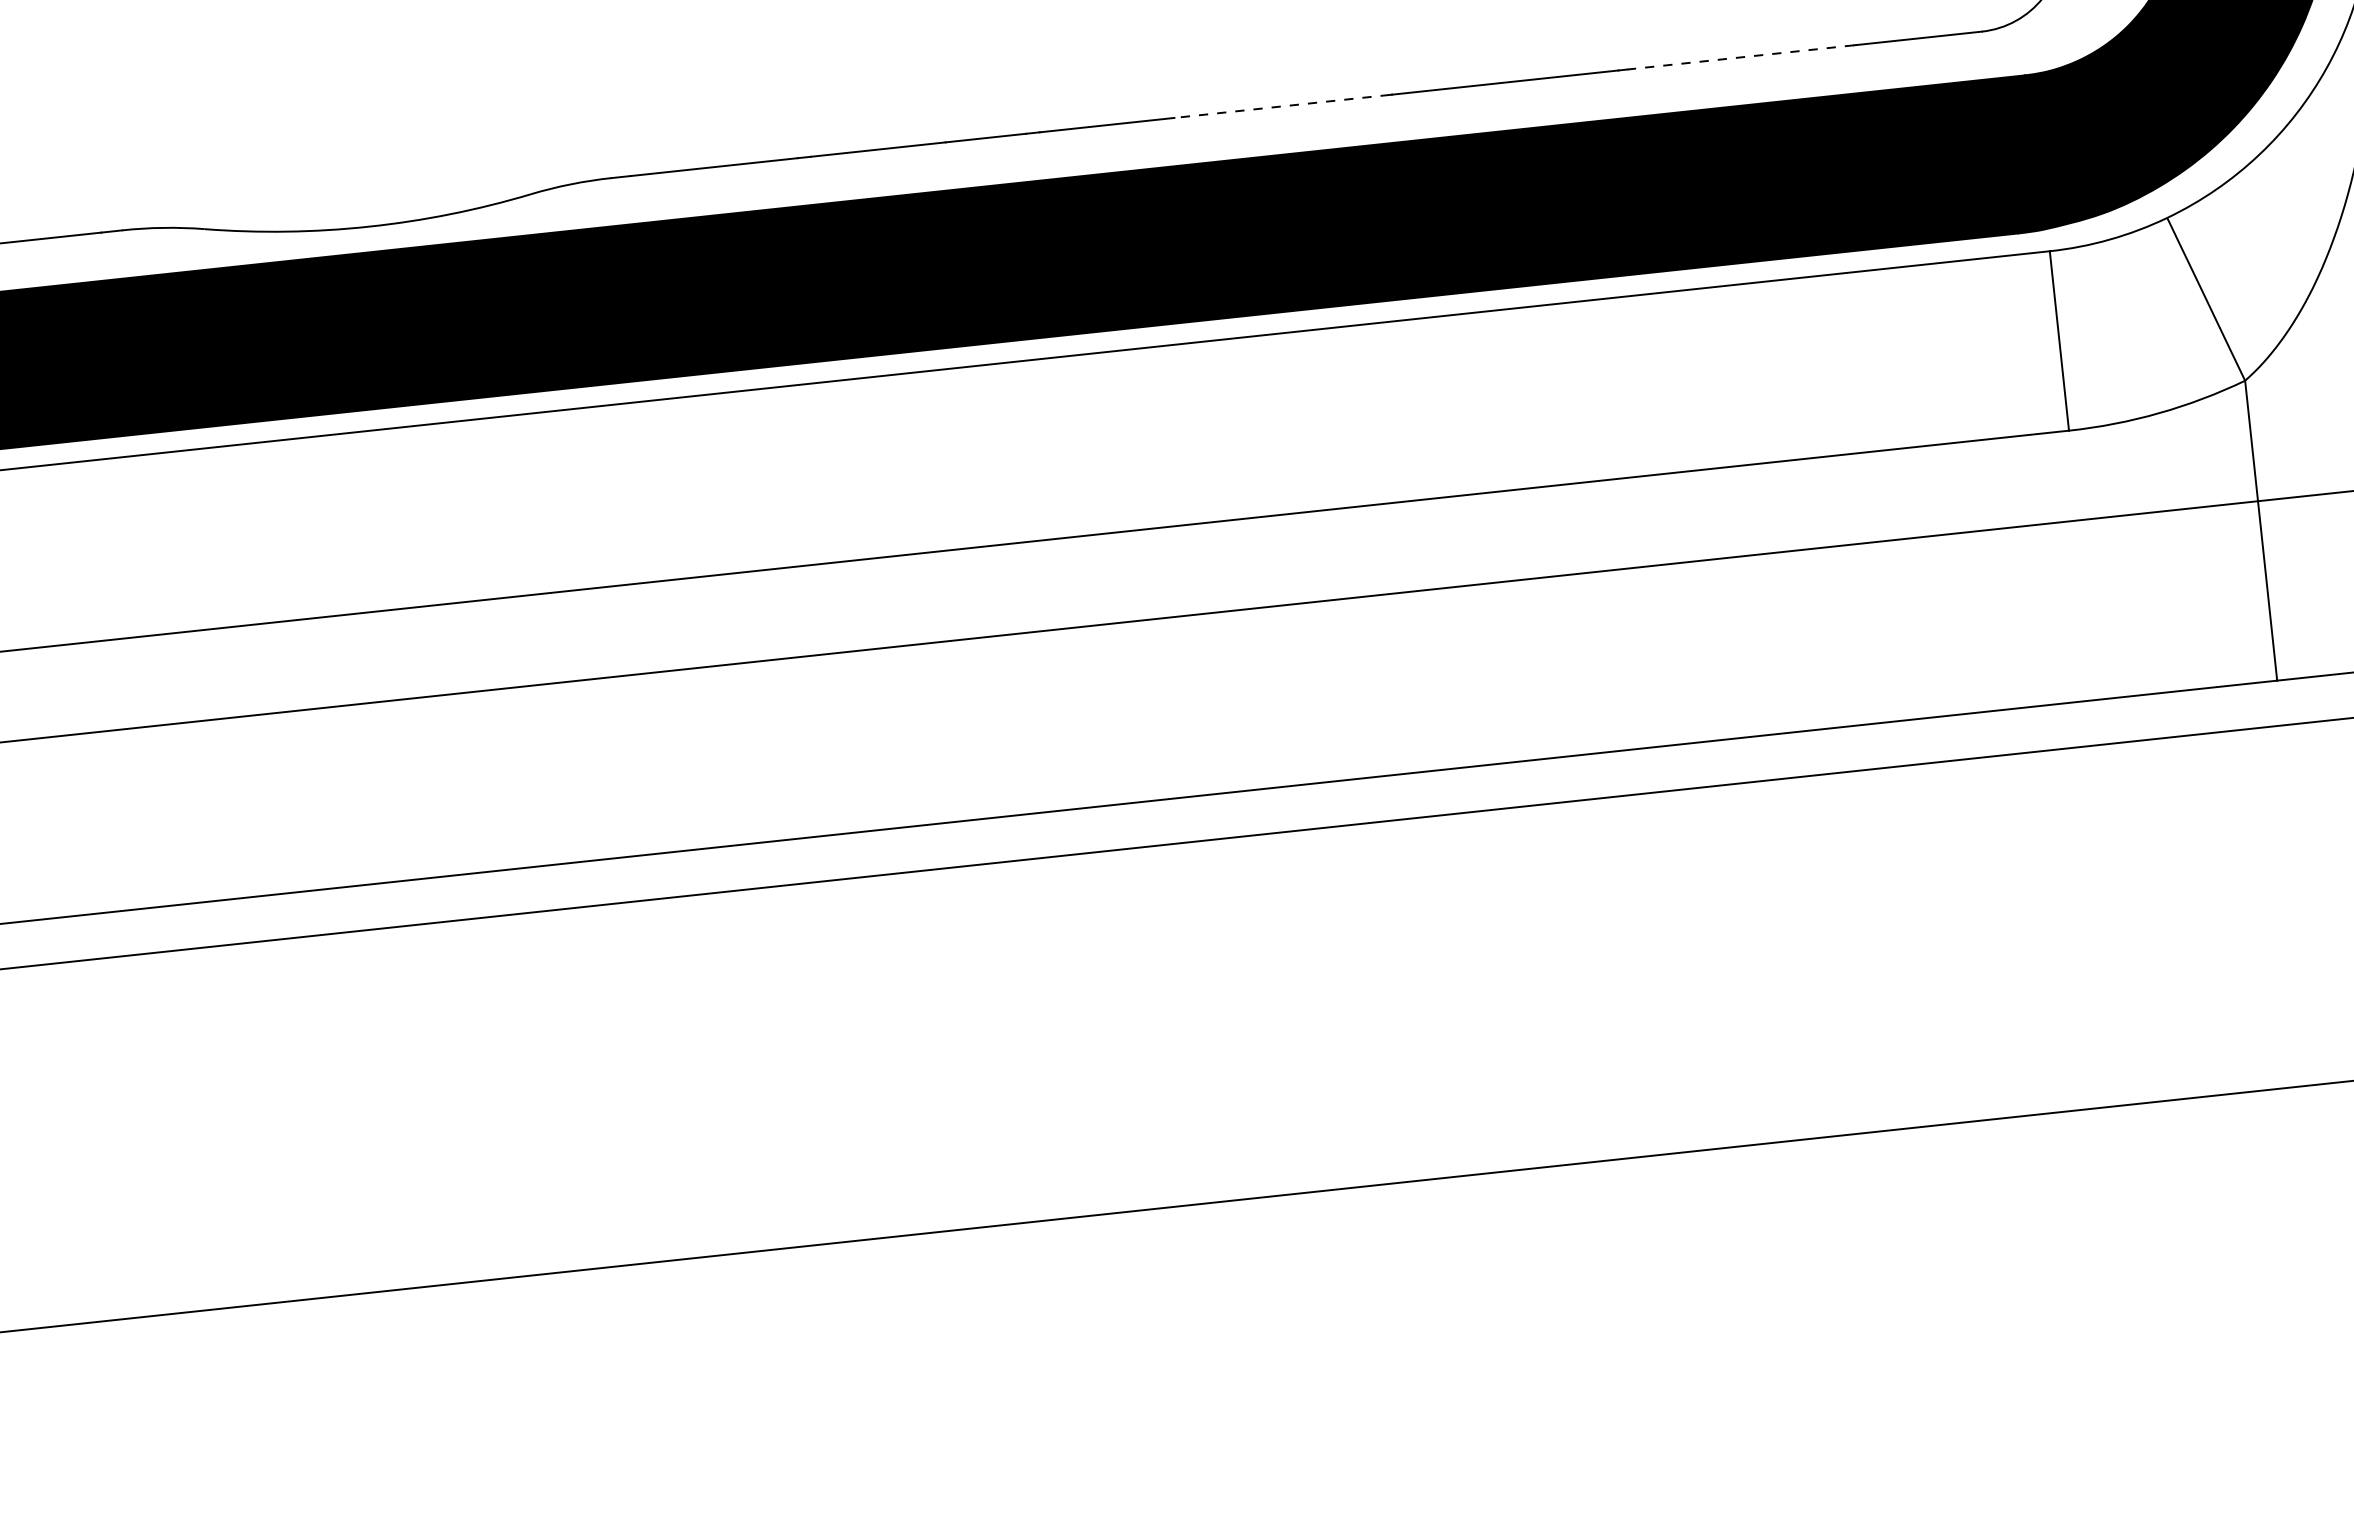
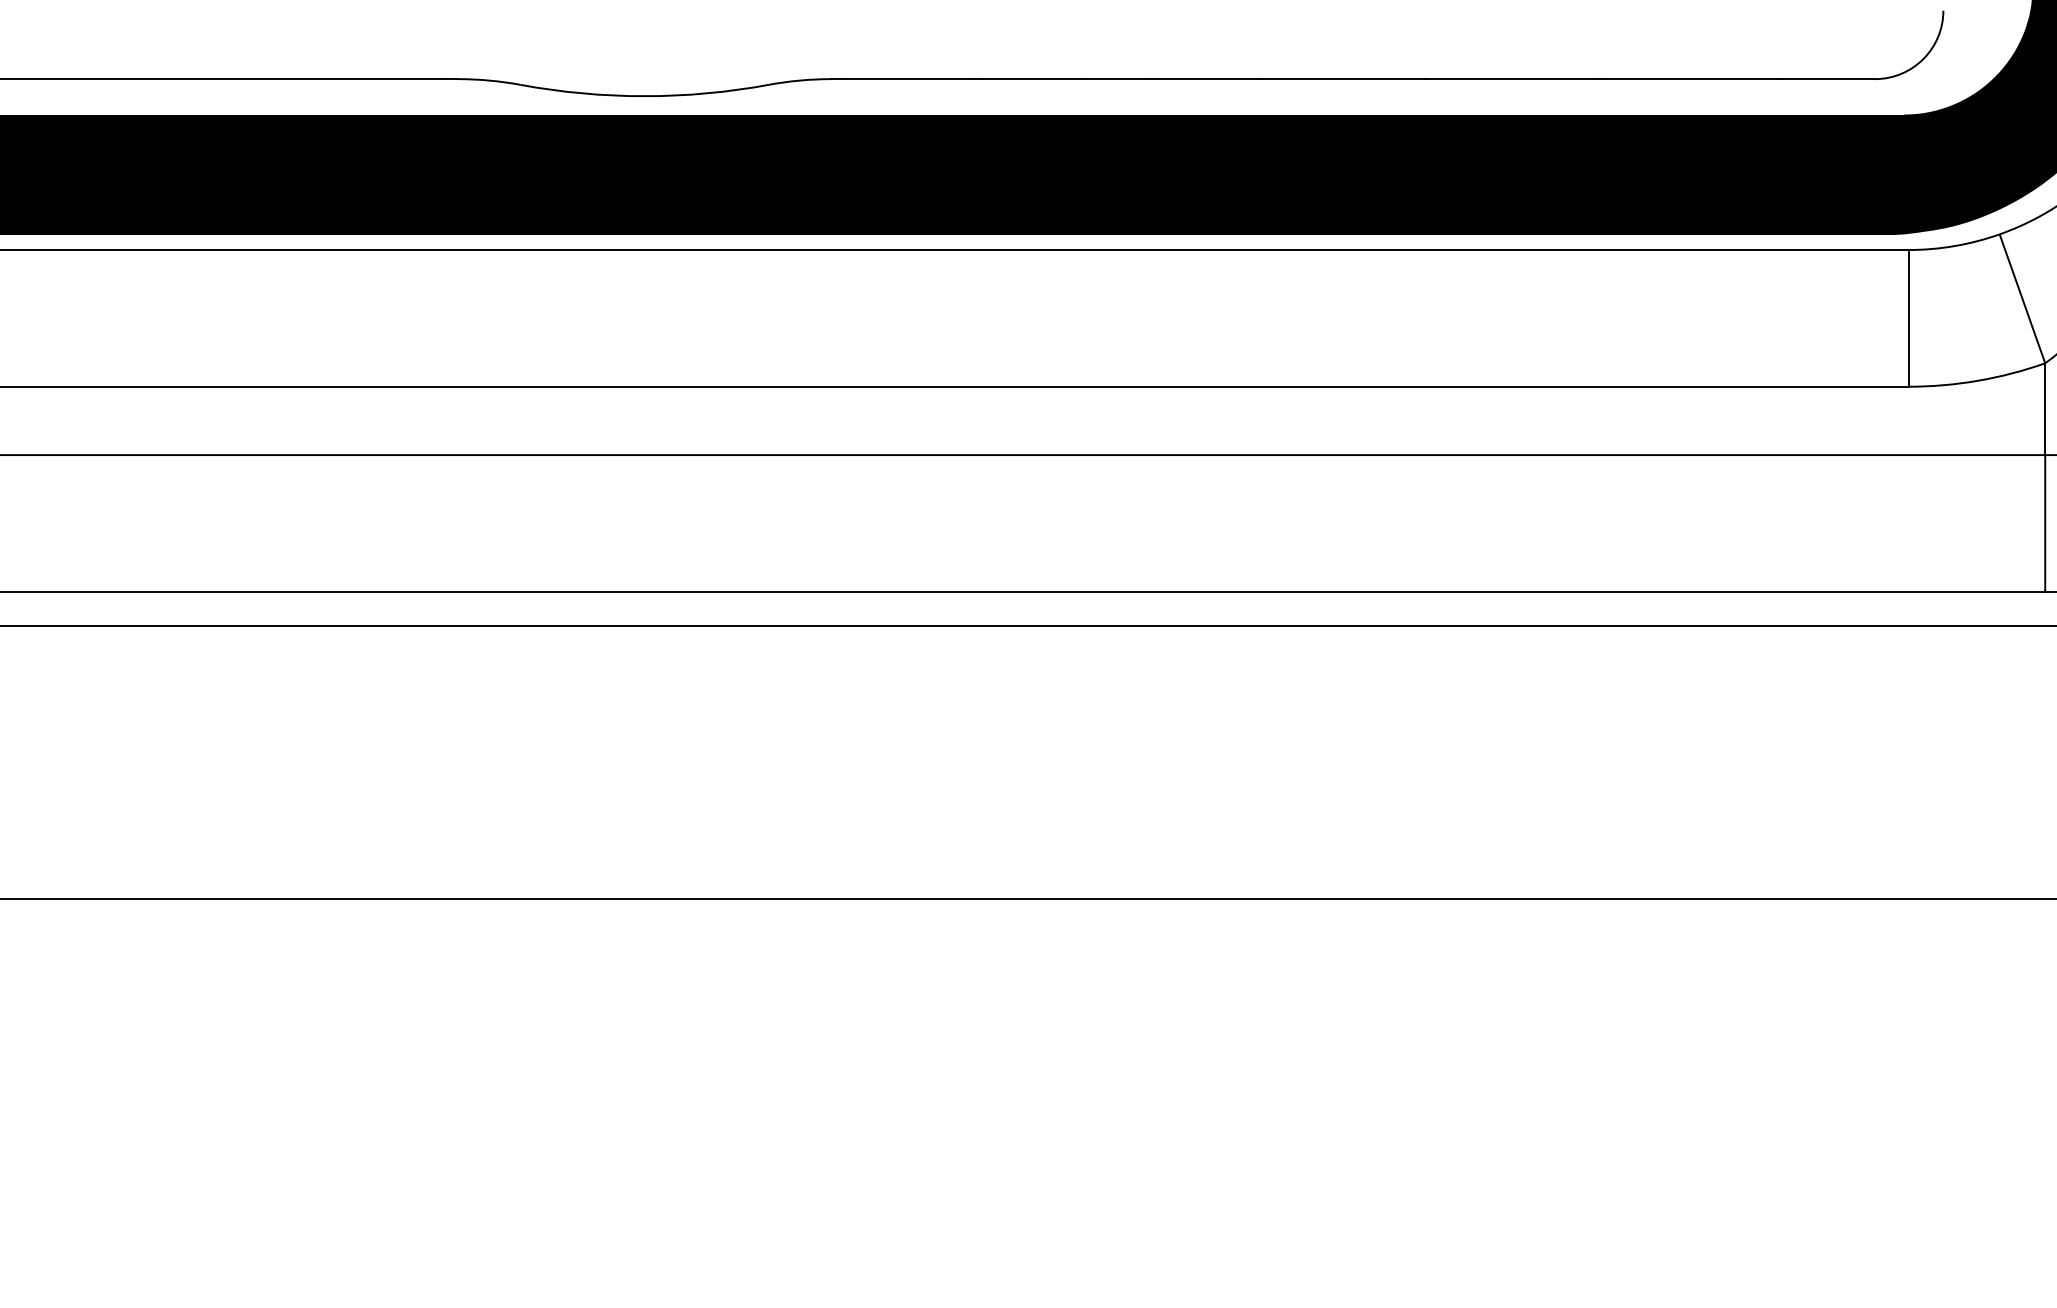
line: (1739, 58) -> (1690, 79), dashed -> solid
line: (1281, 106) -> (1341, 79), dashed -> solid

